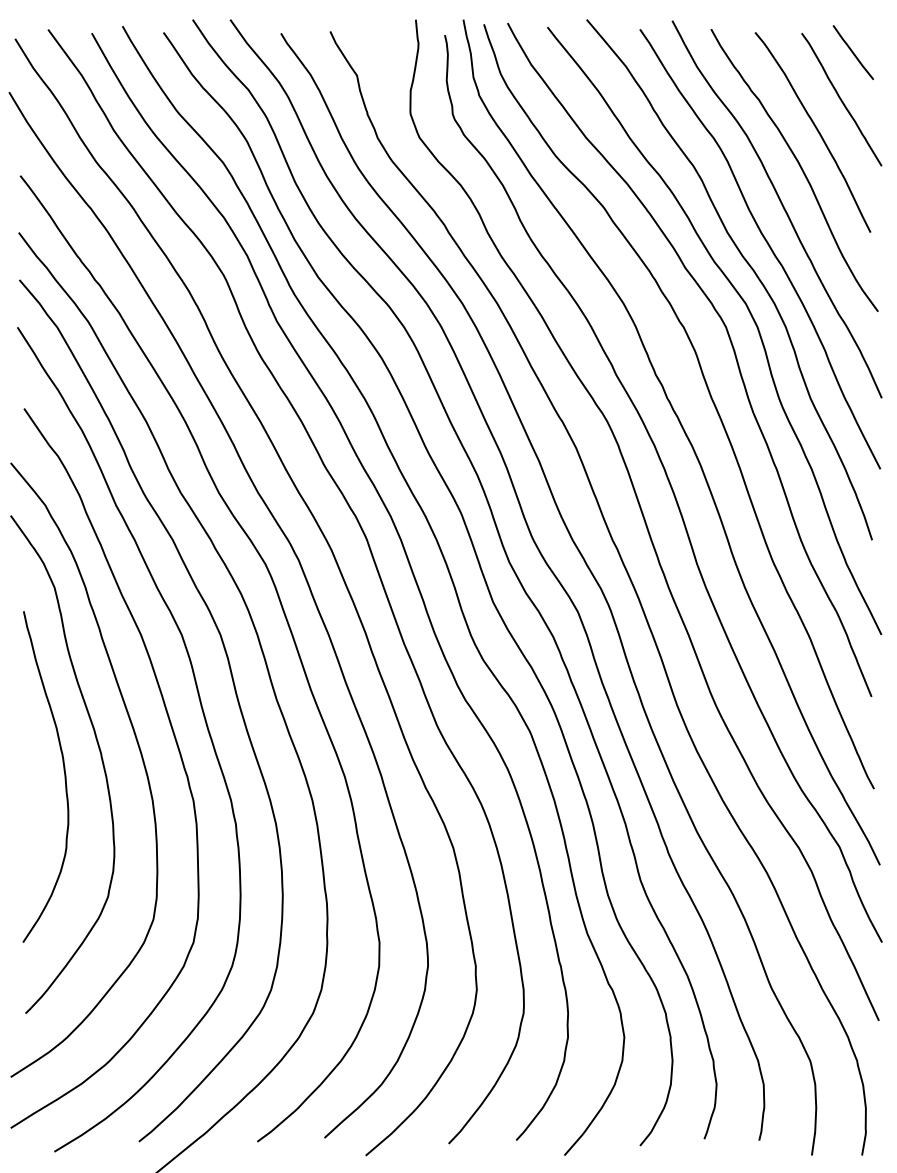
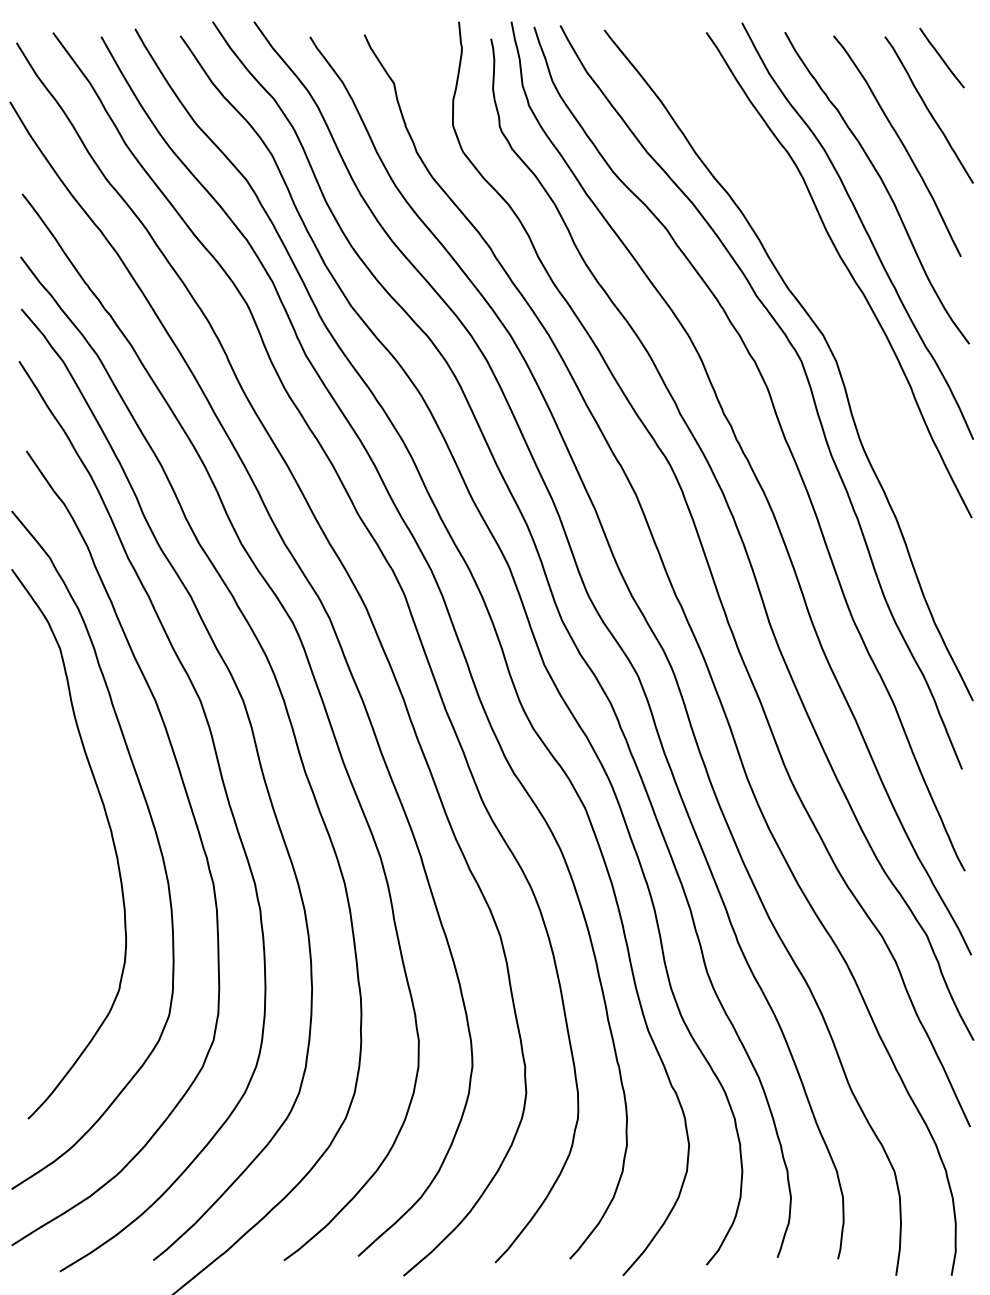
curve: (747, 264) -> (825, 292), removed
curve: (63, 770) -> (69, 850), removed

